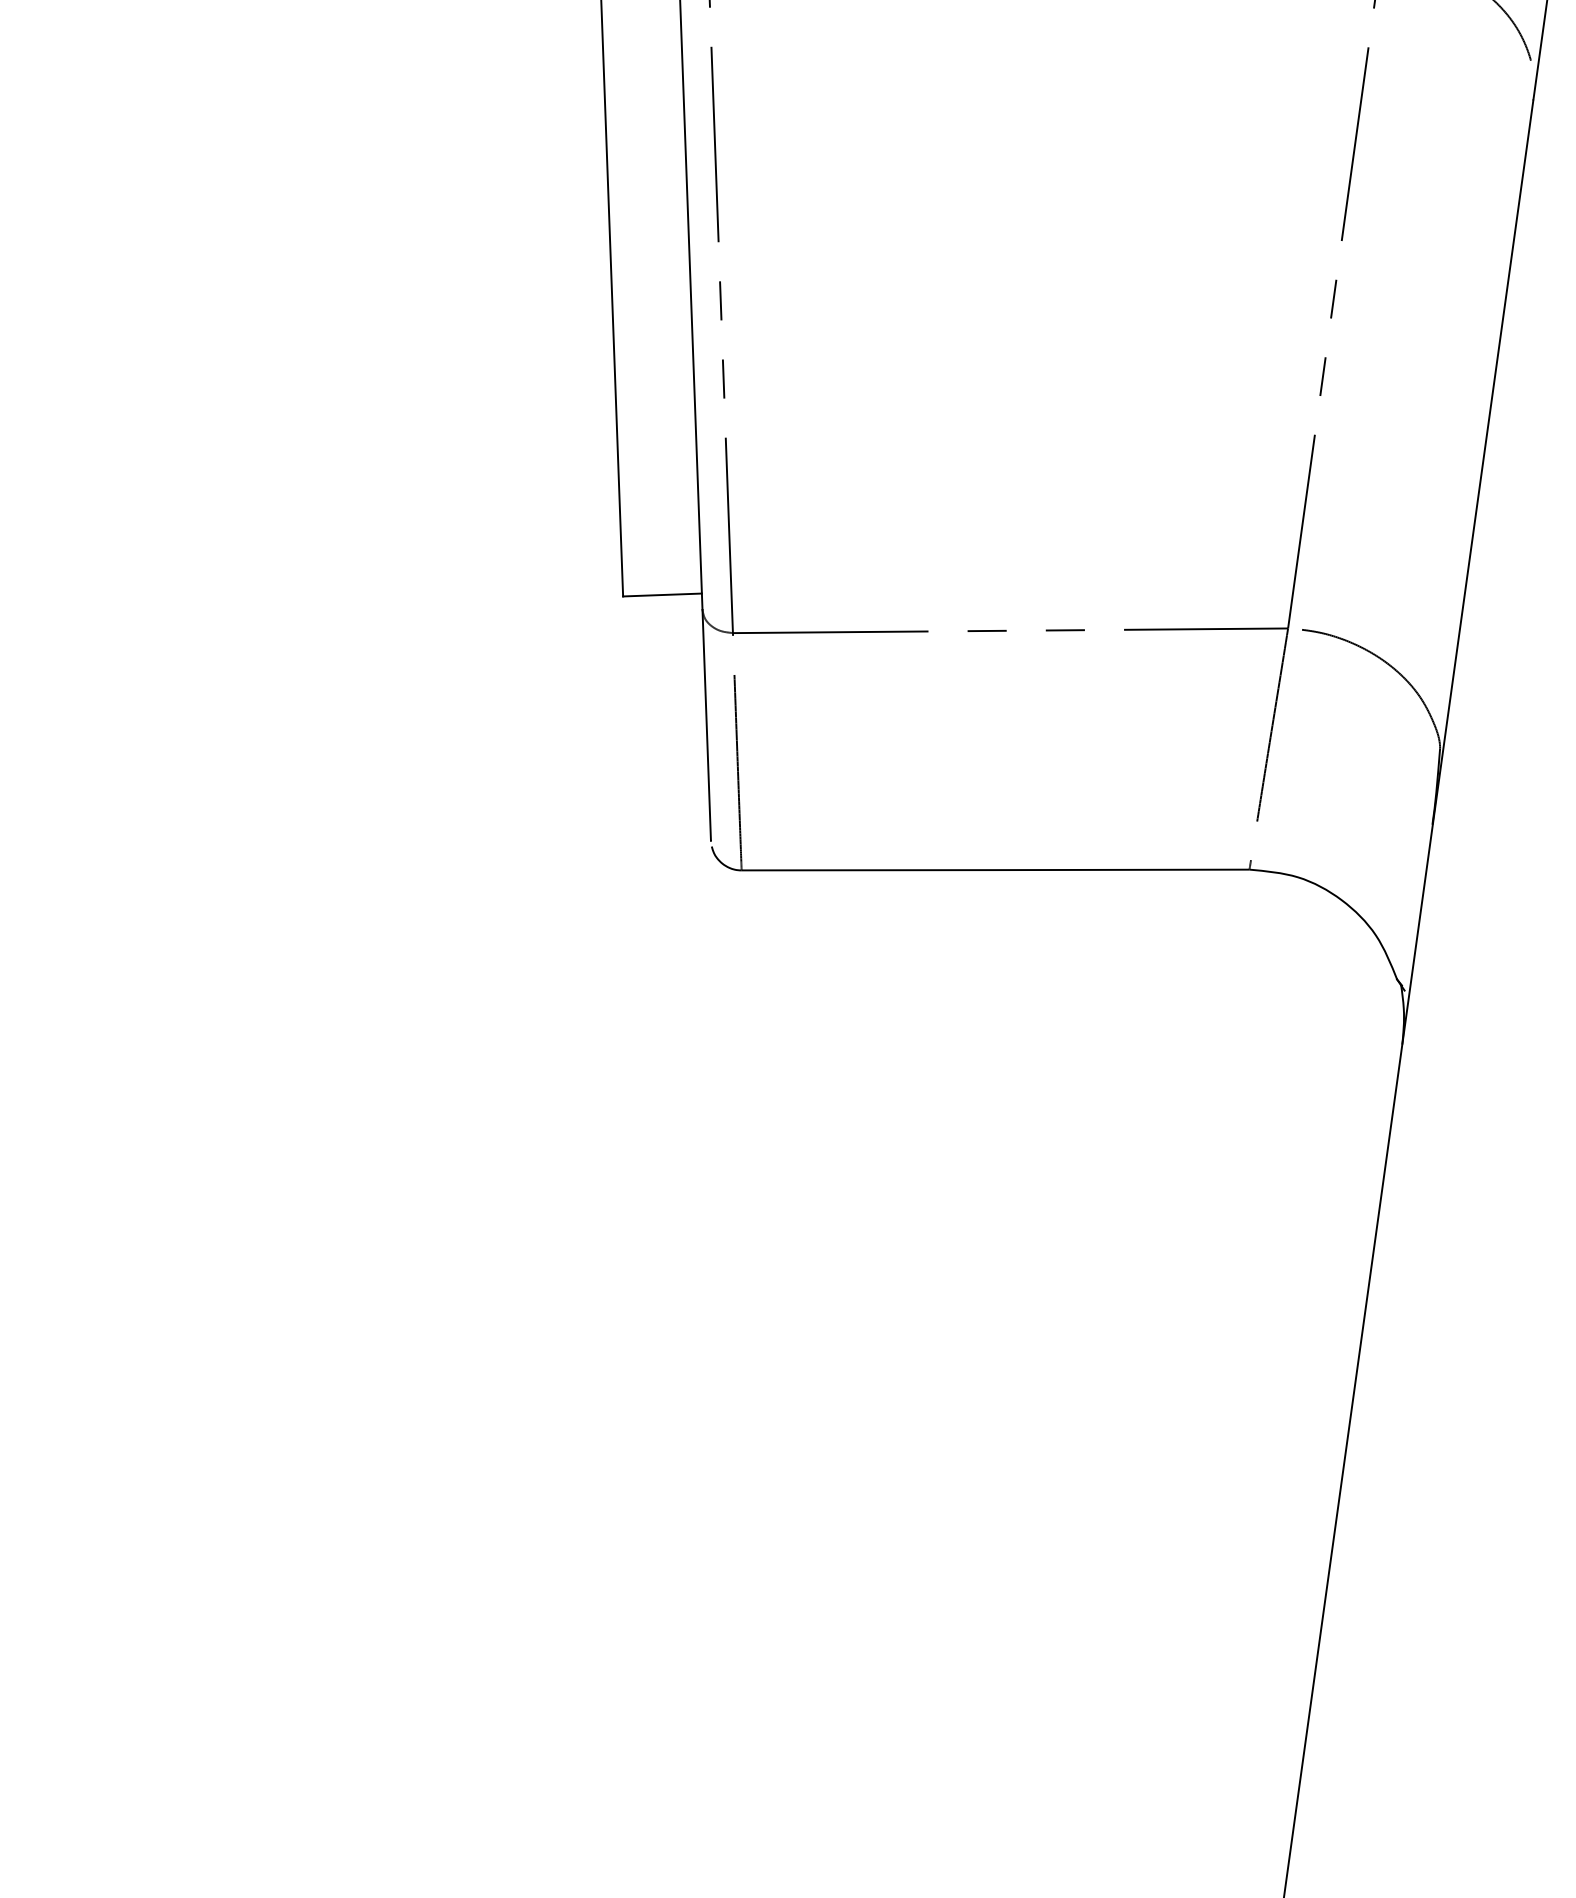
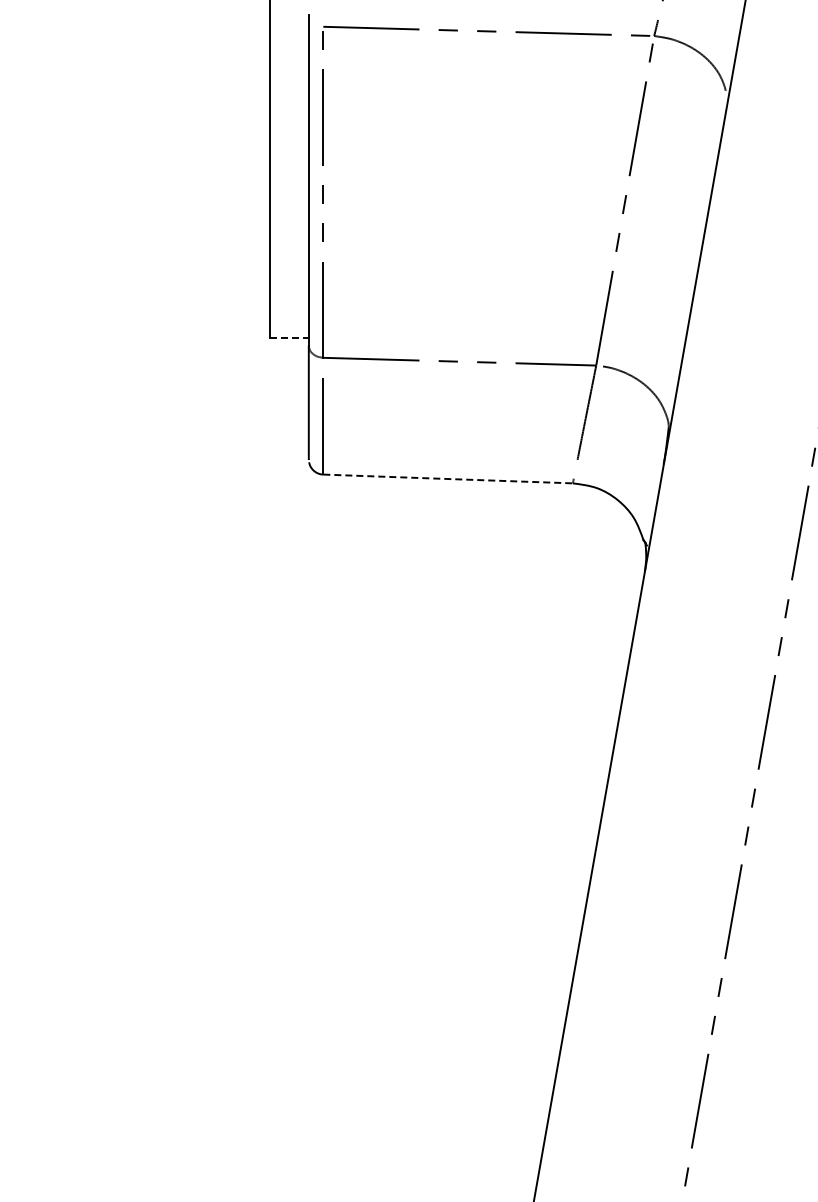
line: (662, 594) -> (289, 337), solid -> dashed
line: (994, 871) -> (447, 479), solid -> dashed

